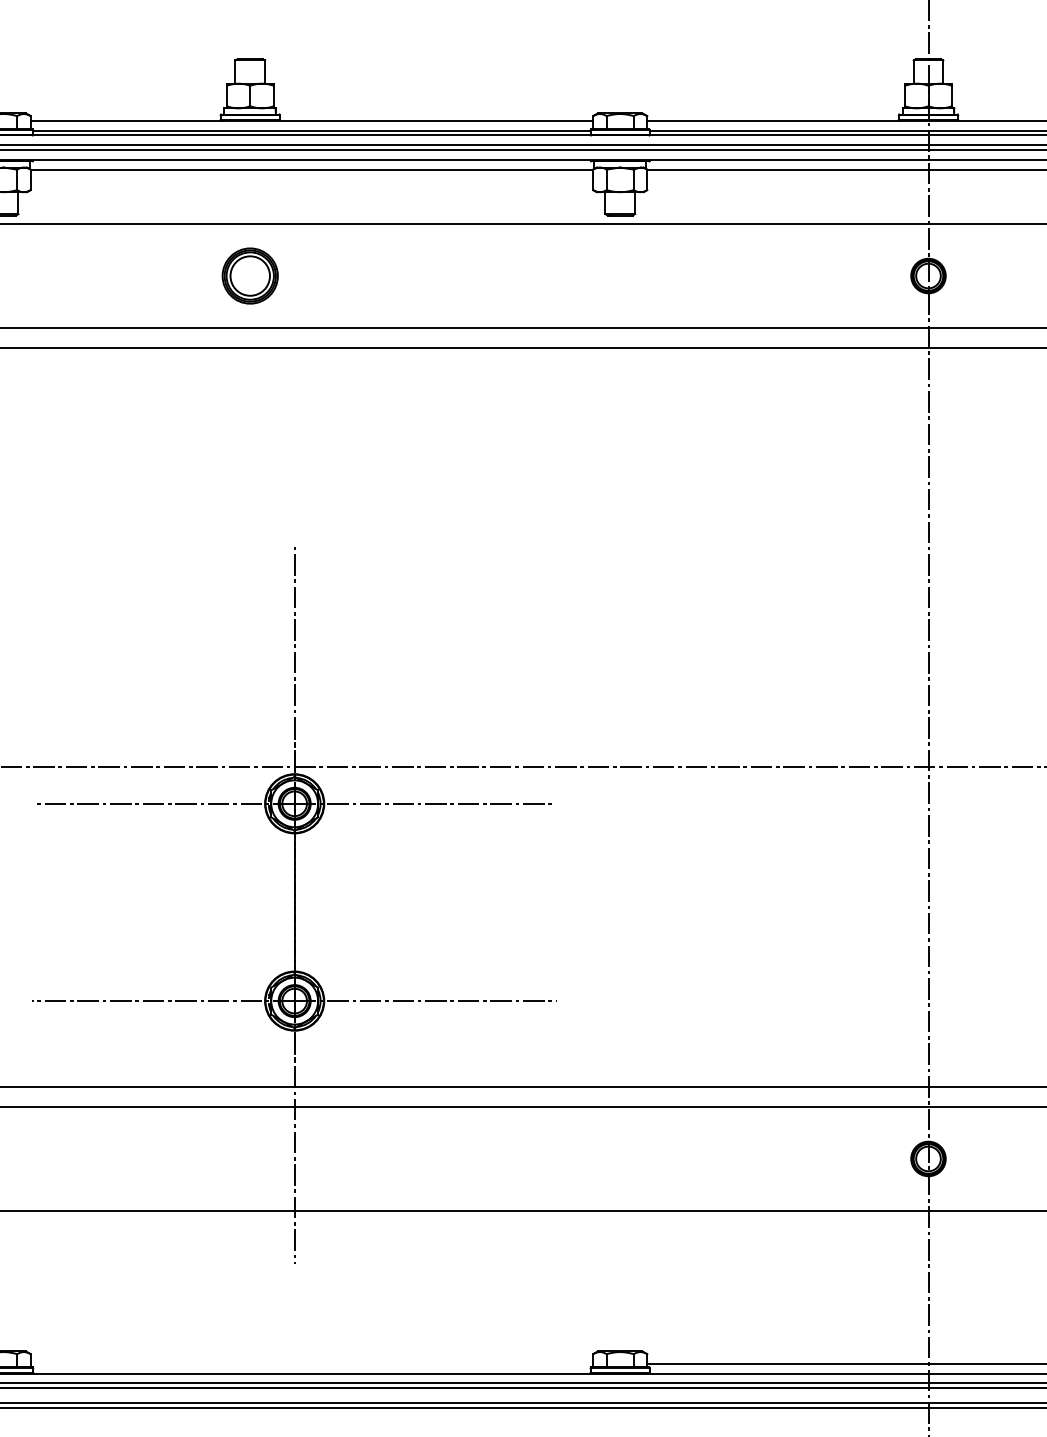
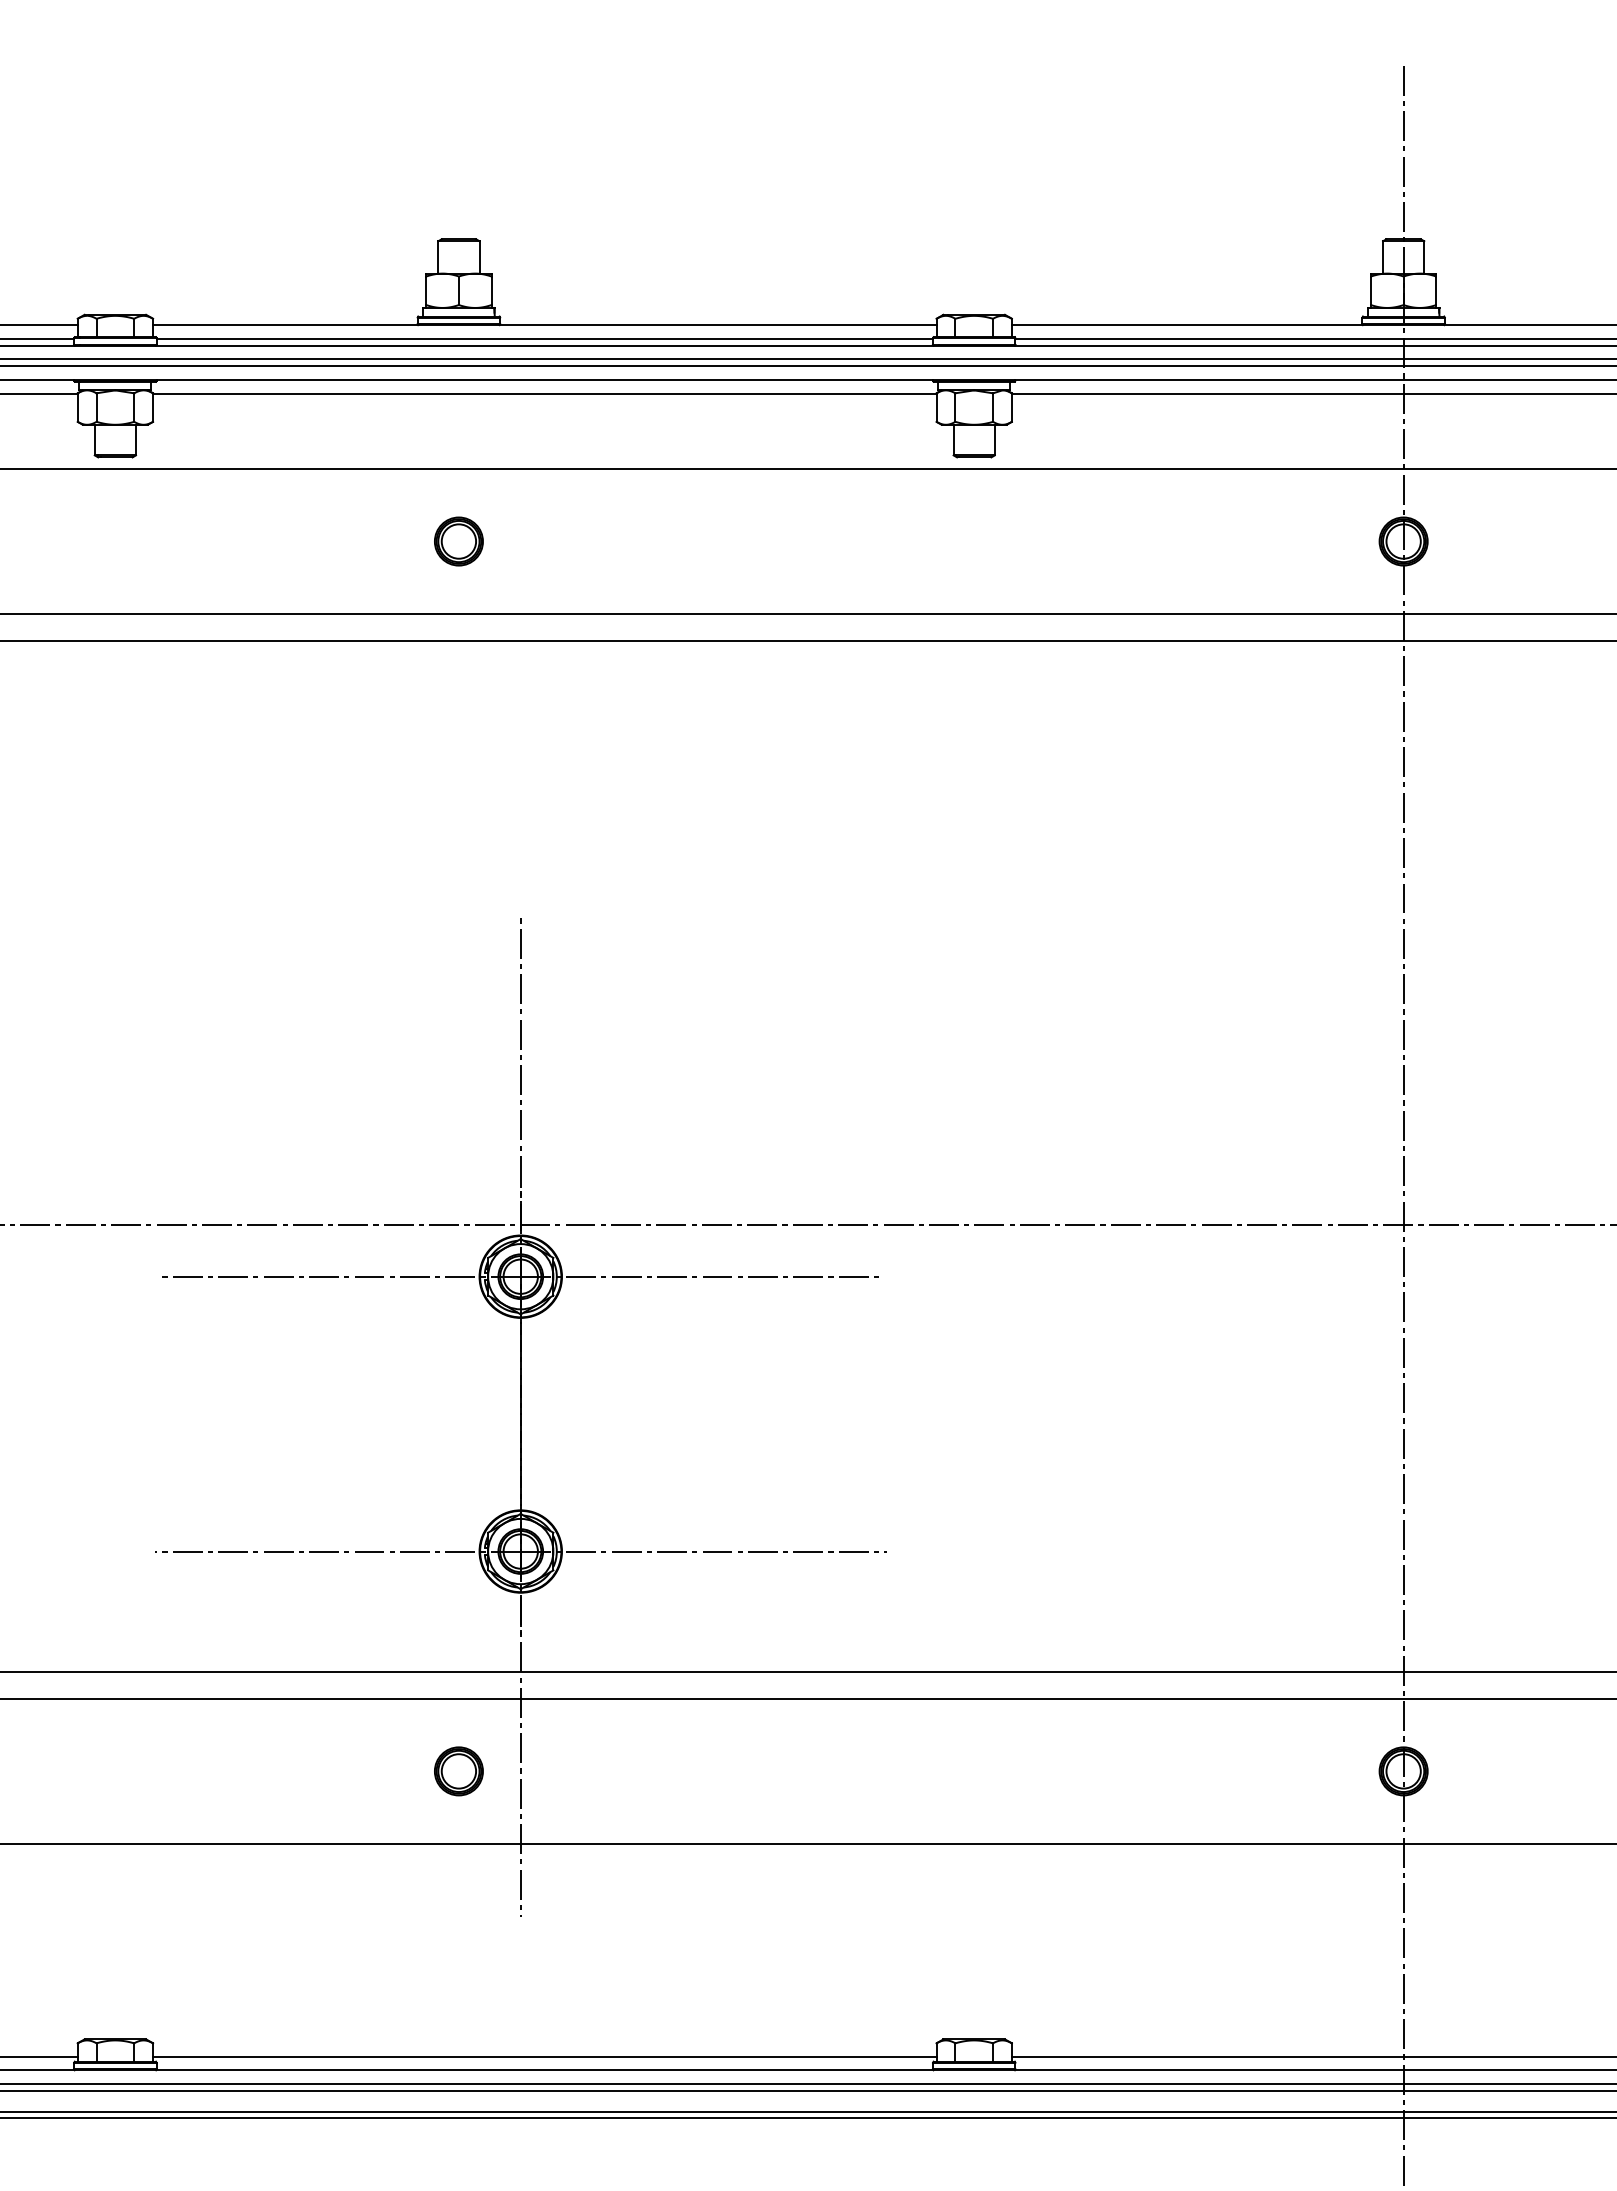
part: (249, 276) -> (458, 541), size x0.62
part: (249, 1159) -> (458, 1771), added
line: (311, 1363) -> (544, 2056), added

